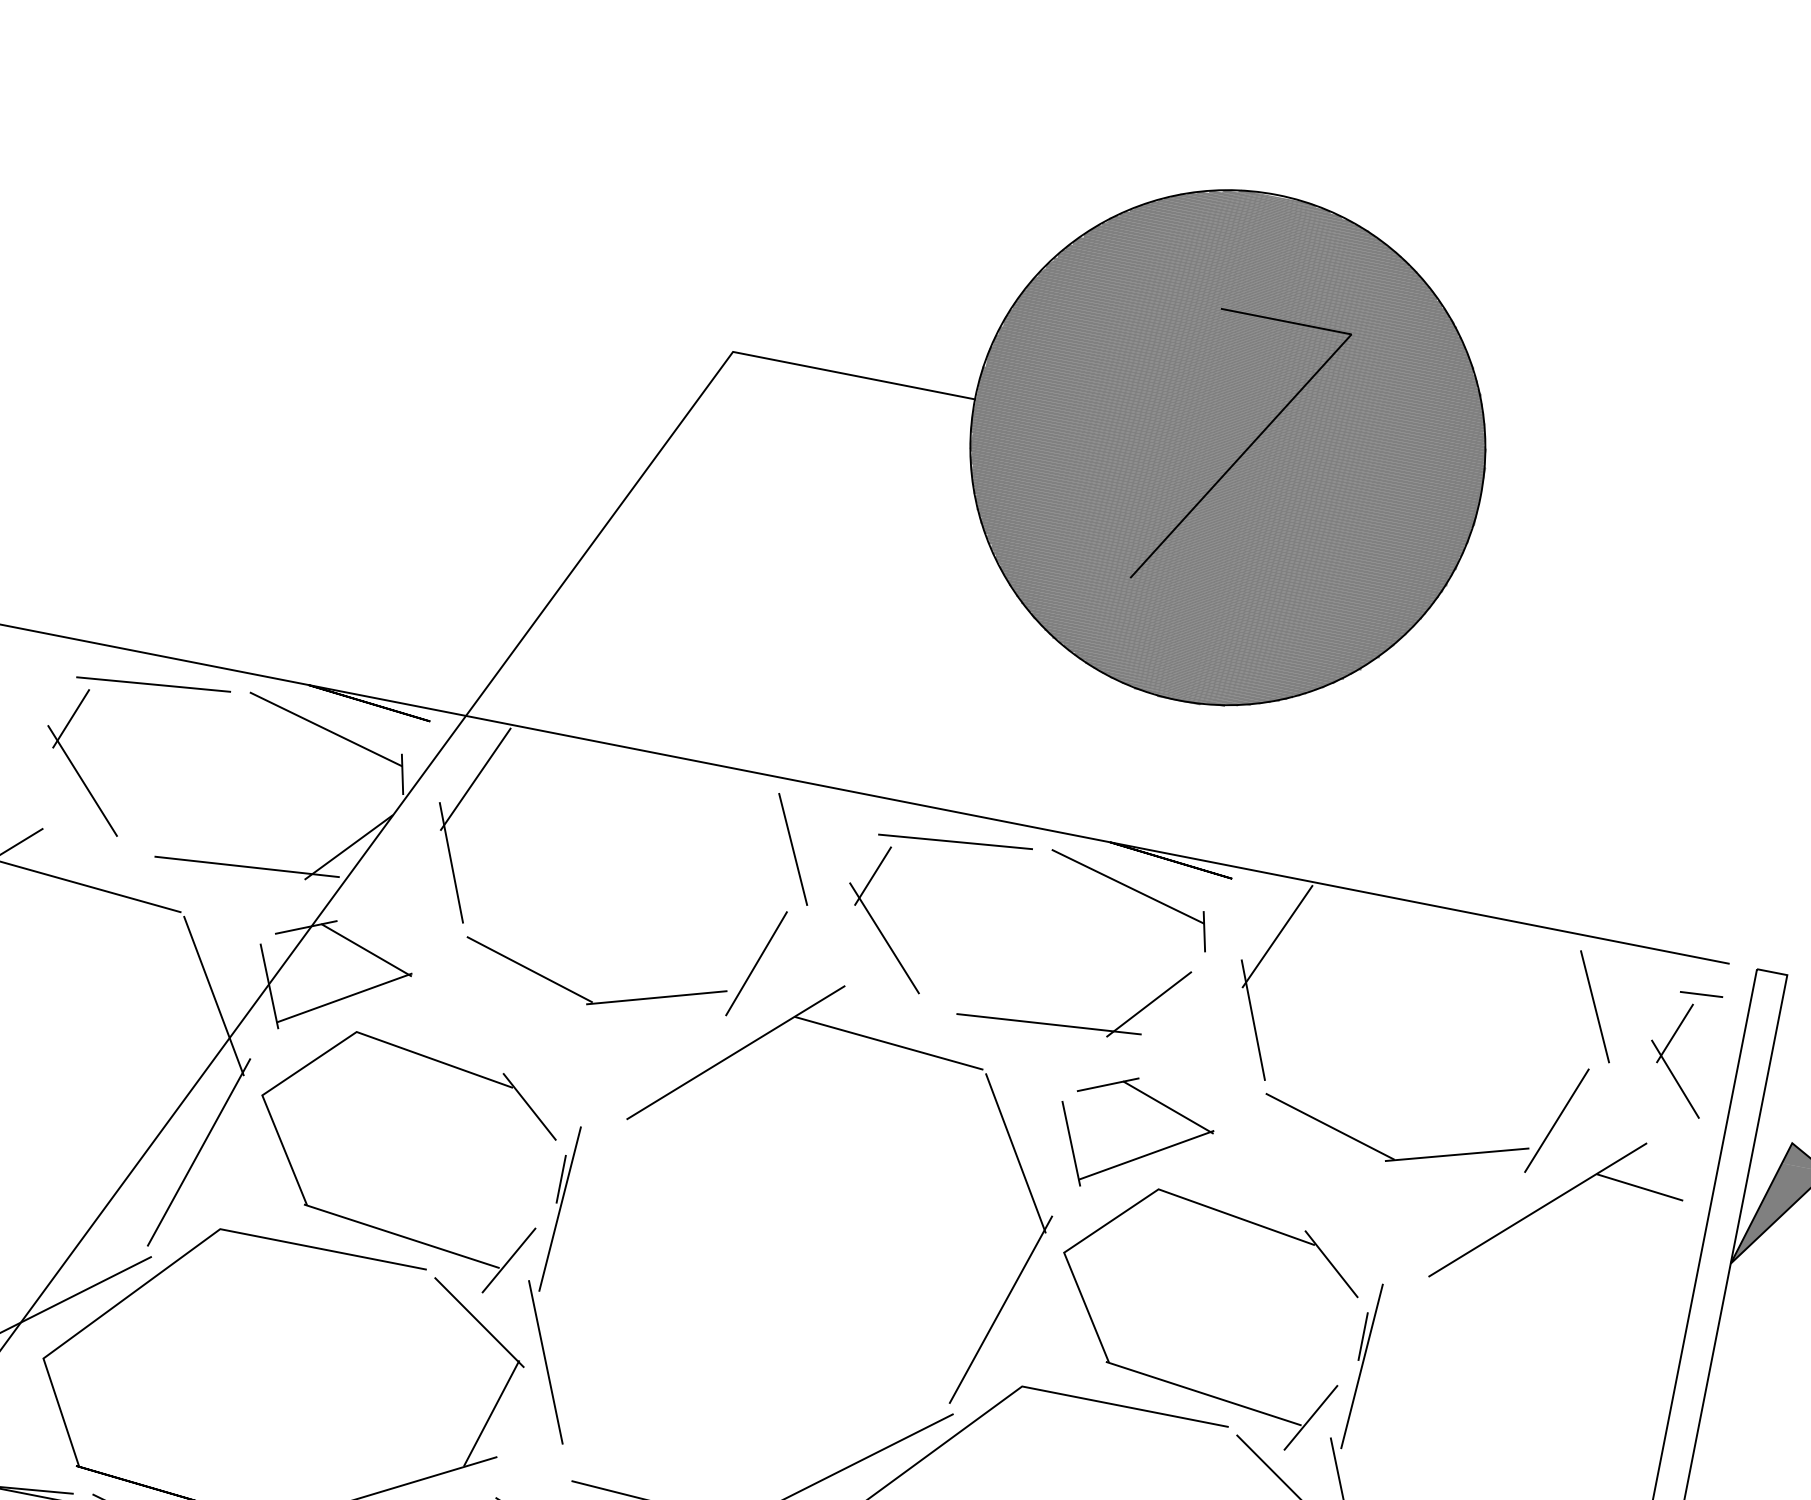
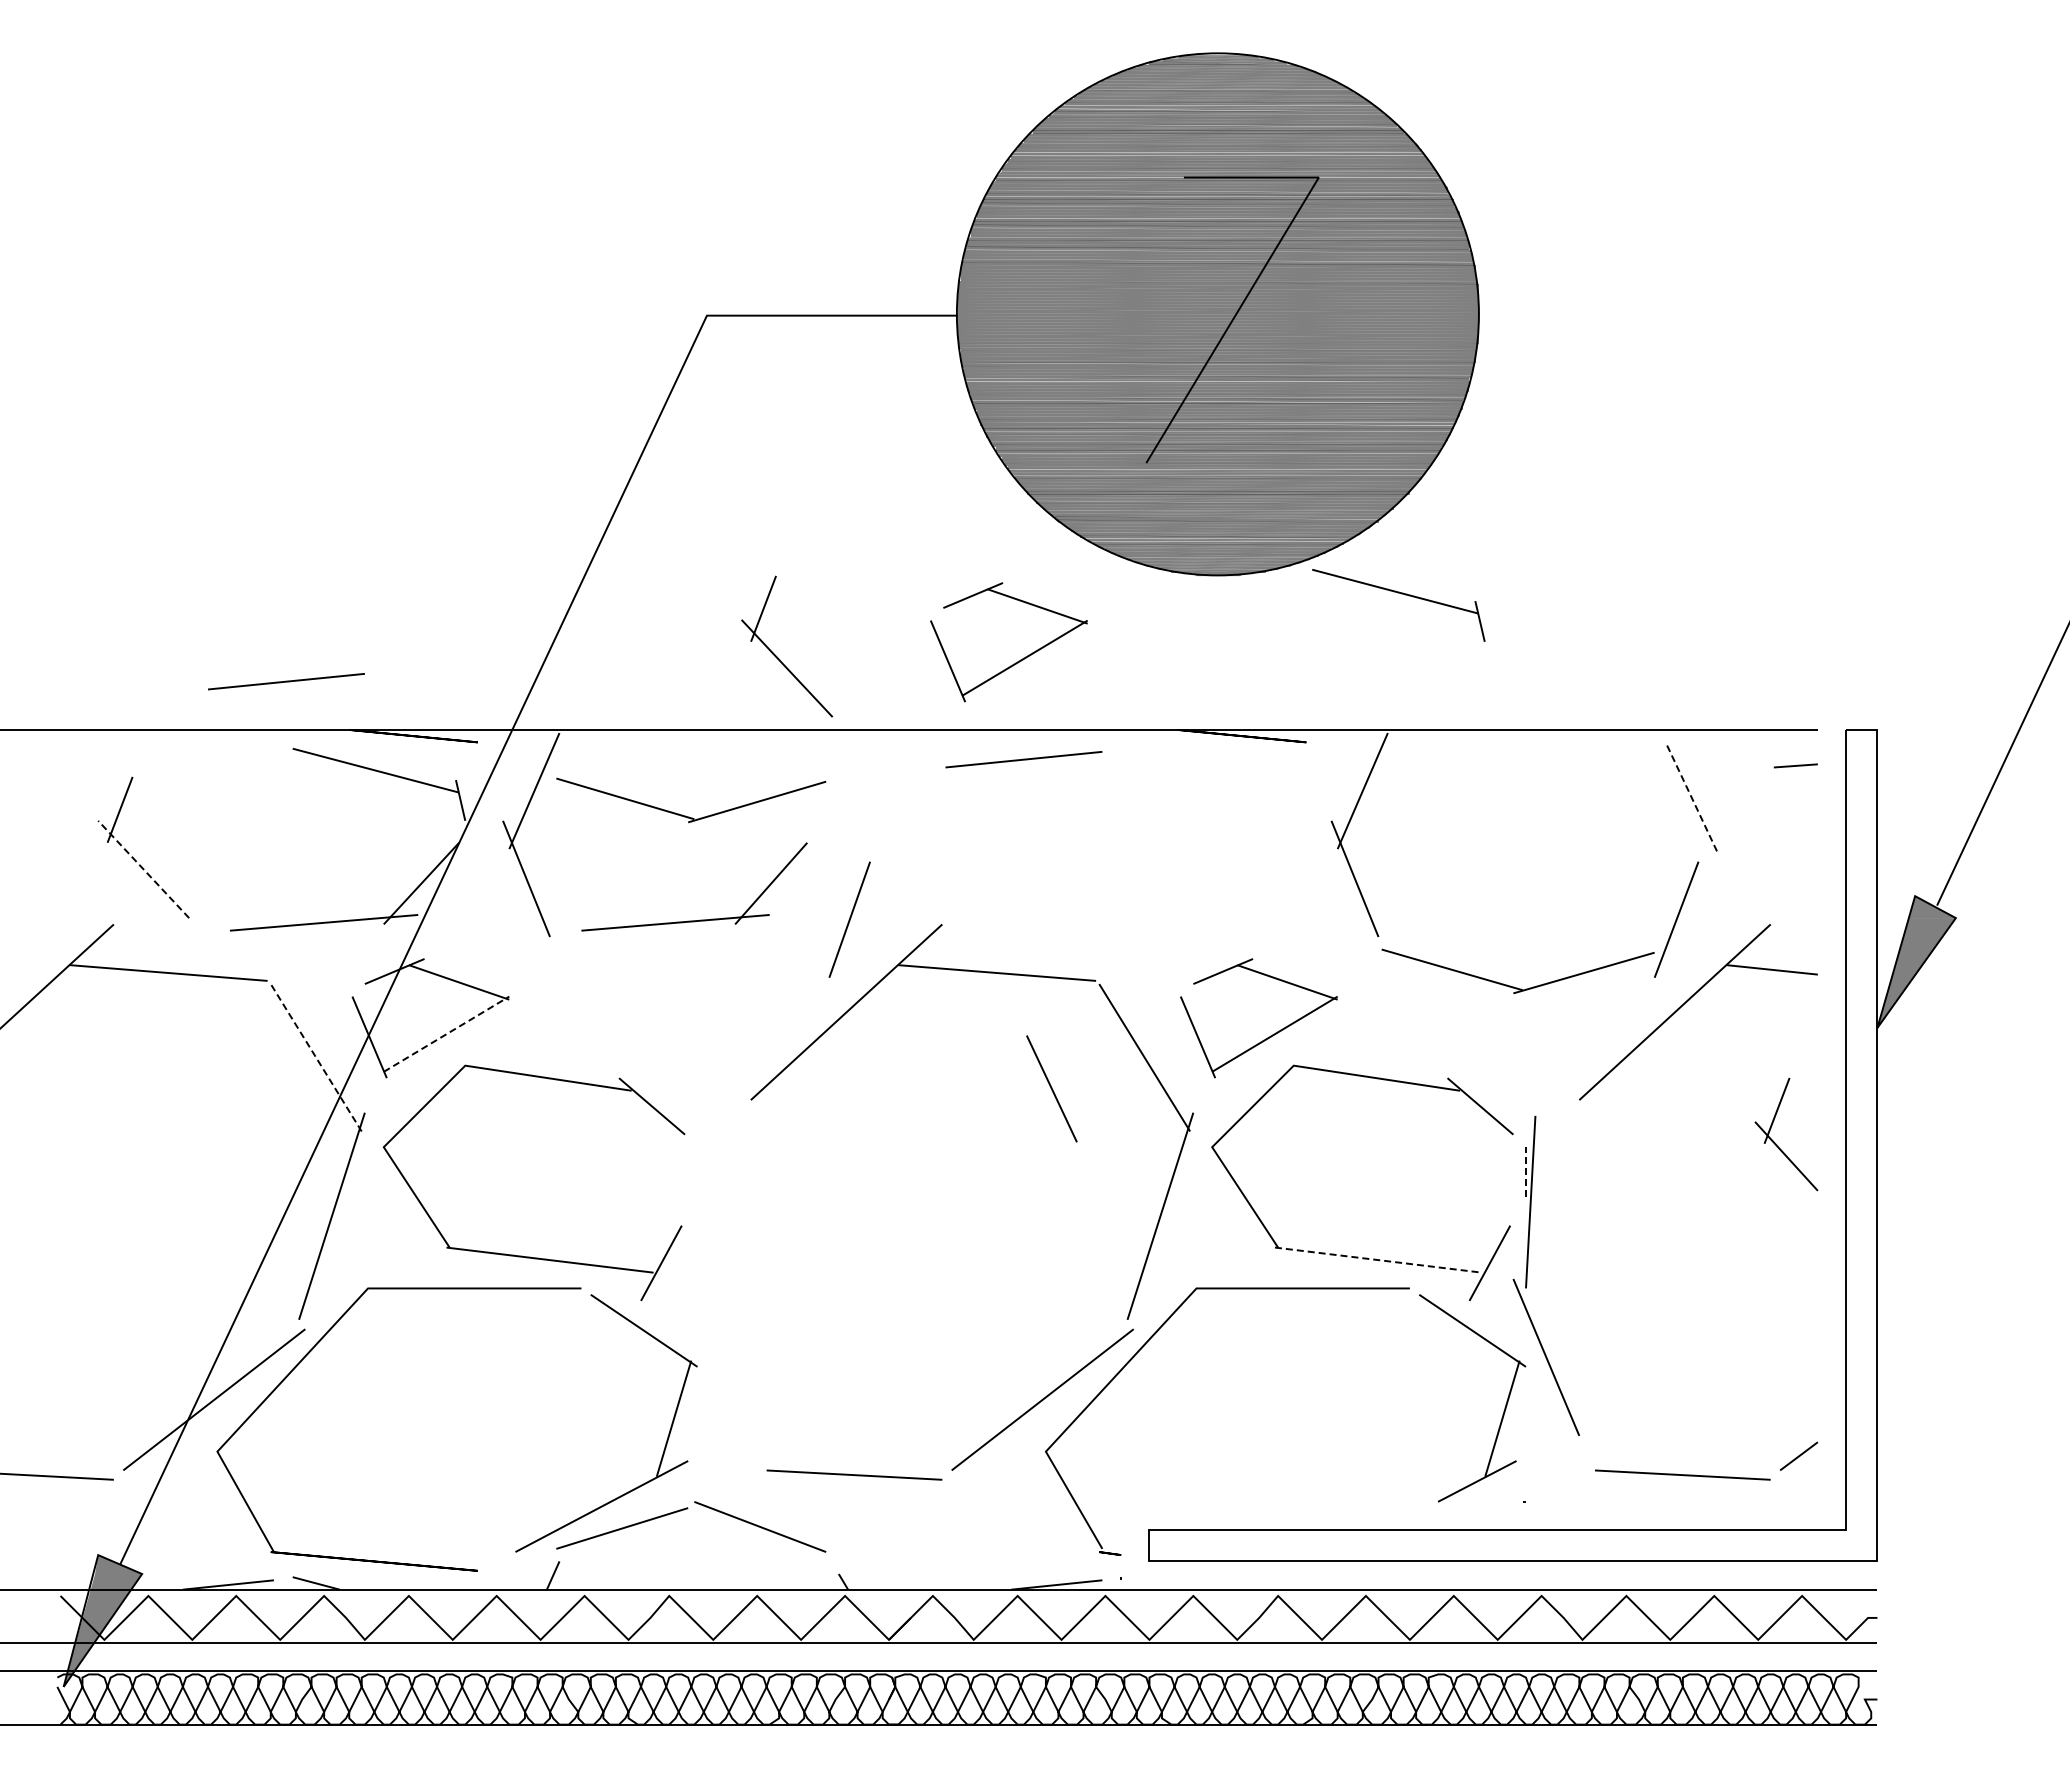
line: (153, 684) -> (286, 681), moved
part: (971, 744) -> (1020, 659), added
line: (82, 780) -> (143, 869), solid -> dashed
line: (792, 849) -> (1051, 1088), moved
part: (1133, 890) -> (1401, 594), moved
part: (877, 924) -> (777, 656), moved
line: (214, 995) -> (316, 1057), solid -> dashed
line: (344, 997) -> (446, 1033), solid -> dashed
part: (588, 998) -> (689, 816), moved
line: (1595, 1006) -> (1692, 798), solid -> dashed
part: (1072, 1025) -> (699, 919), moved
part: (1668, 1064) -> (1776, 1143), moved
part: (543, 1279) -> (699, 1275), removed
line: (1362, 1335) -> (1525, 1171), solid -> dashed
line: (1204, 1394) -> (1379, 1260), solid -> dashed

